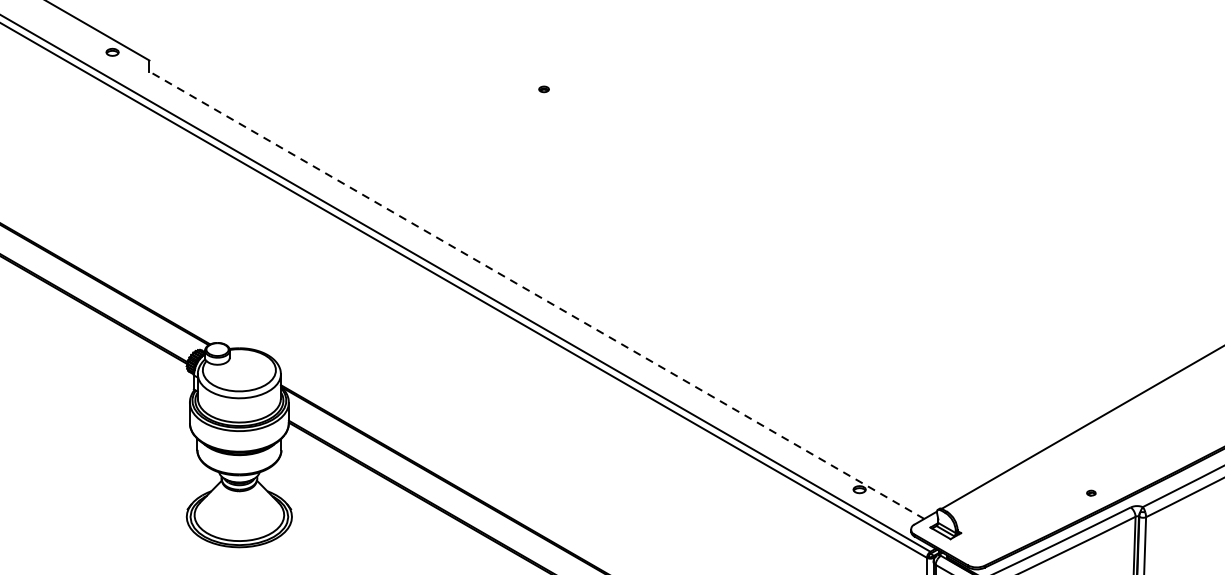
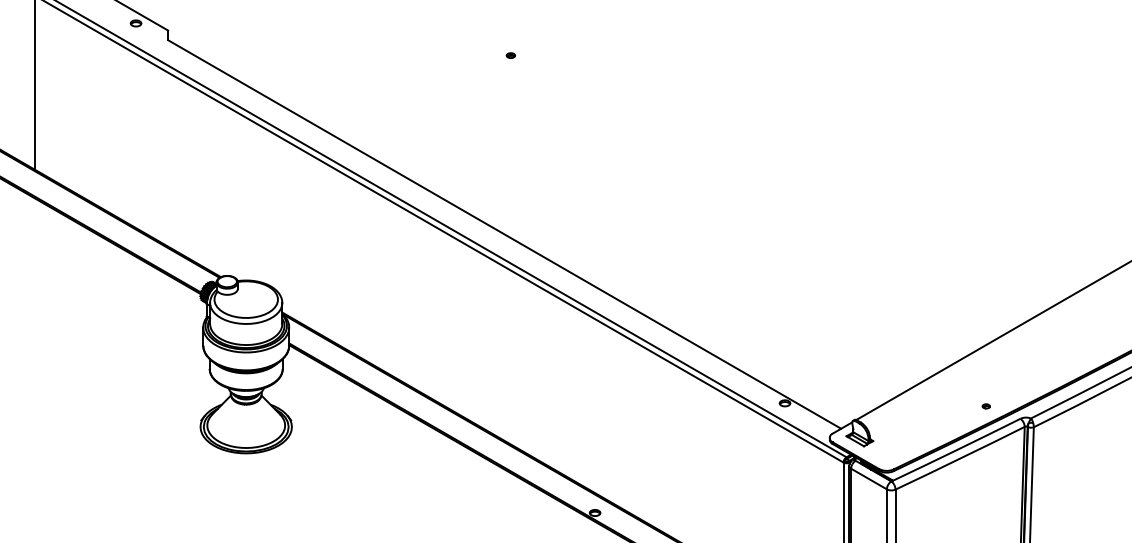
line: (536, 295) -> (504, 234), dashed -> solid

